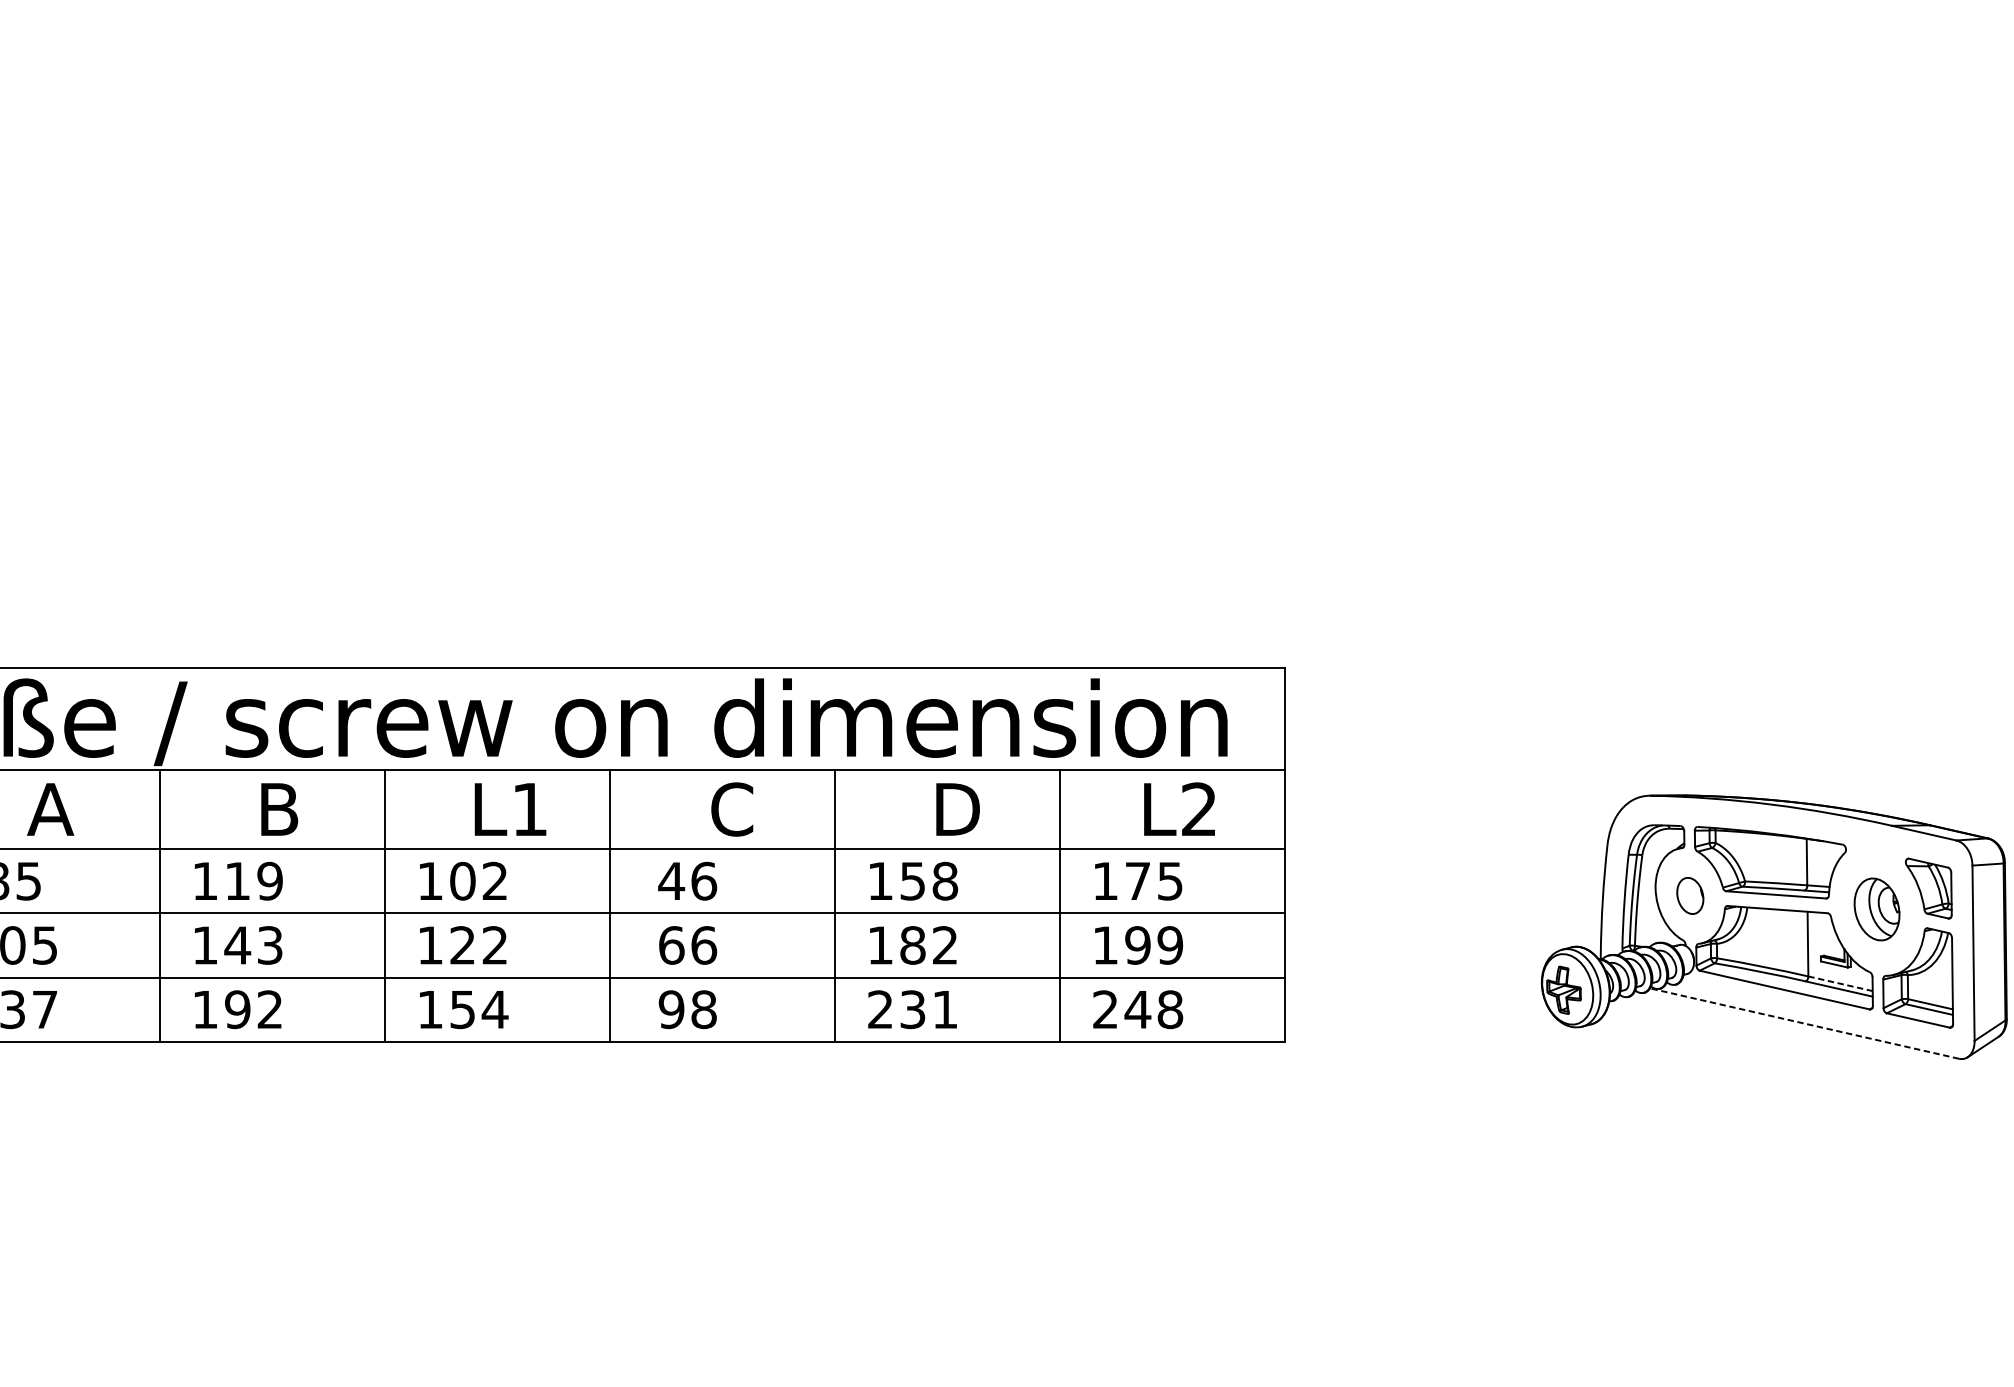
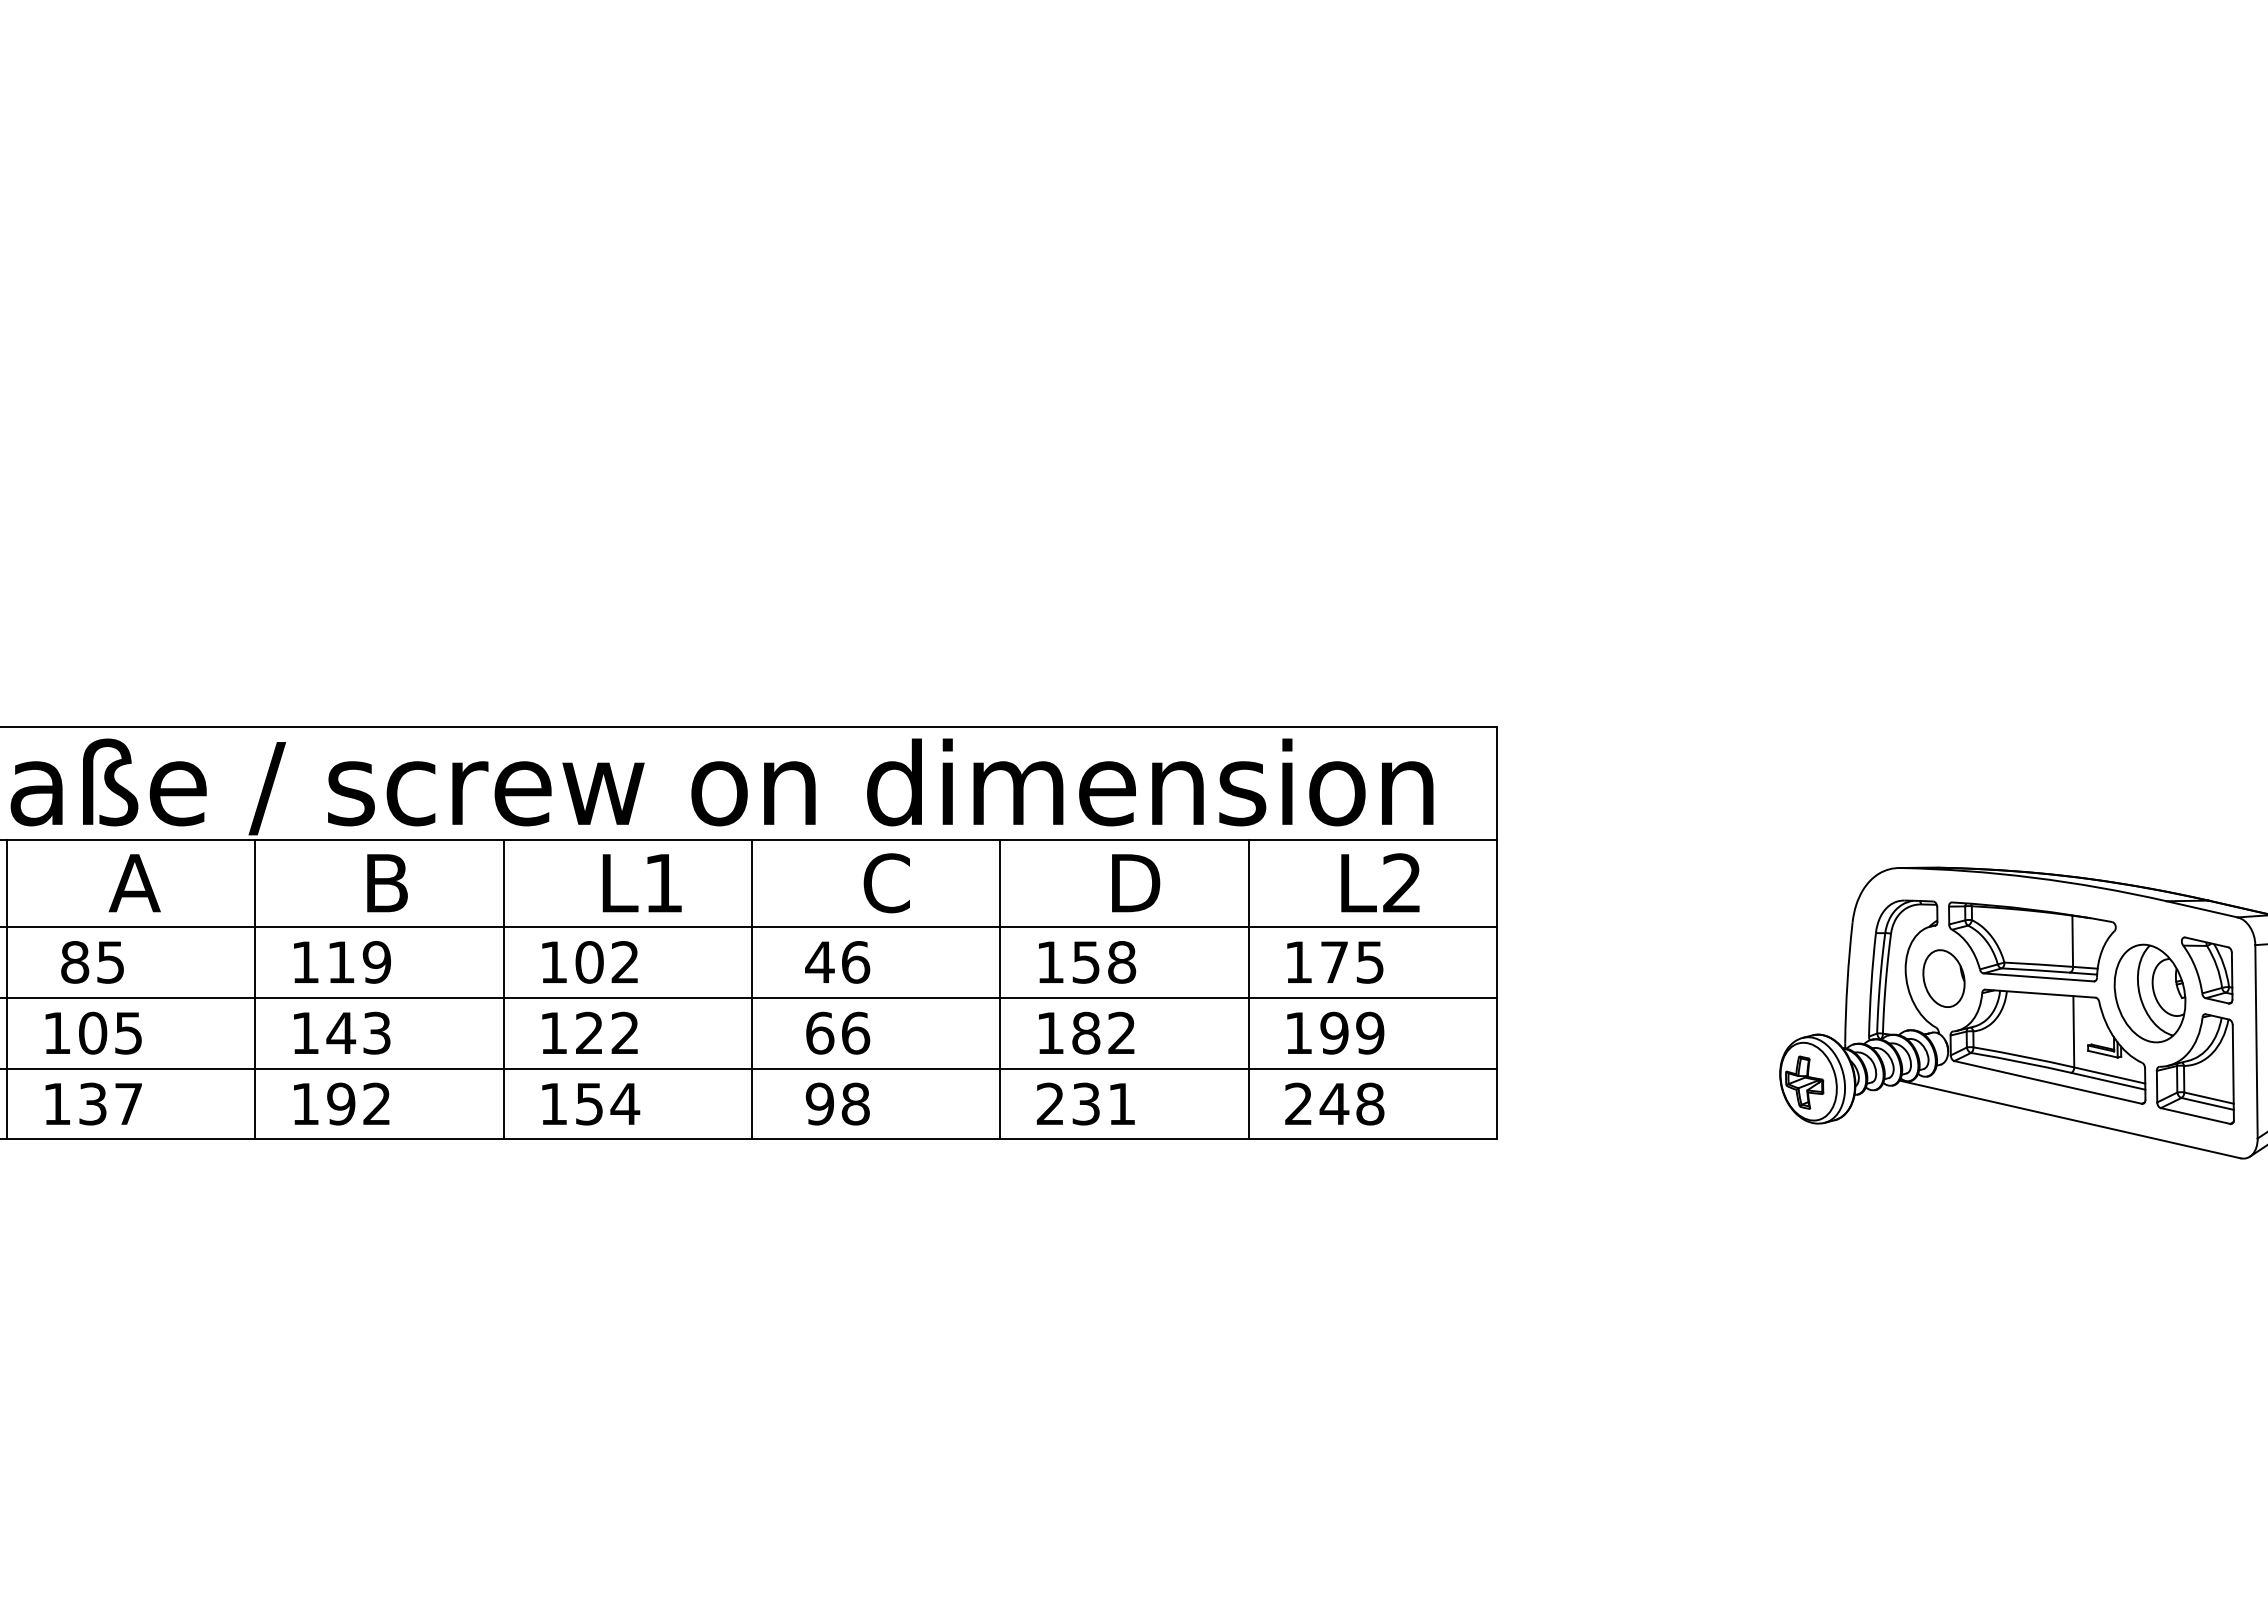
part: (1689, 895) -> (1943, 978), size x1.43
part: (1876, 909) -> (2149, 993), size x1.43
line: (1841, 983) -> (2110, 1075), dashed -> solid
line: (1804, 1023) -> (2070, 1119), dashed -> solid

